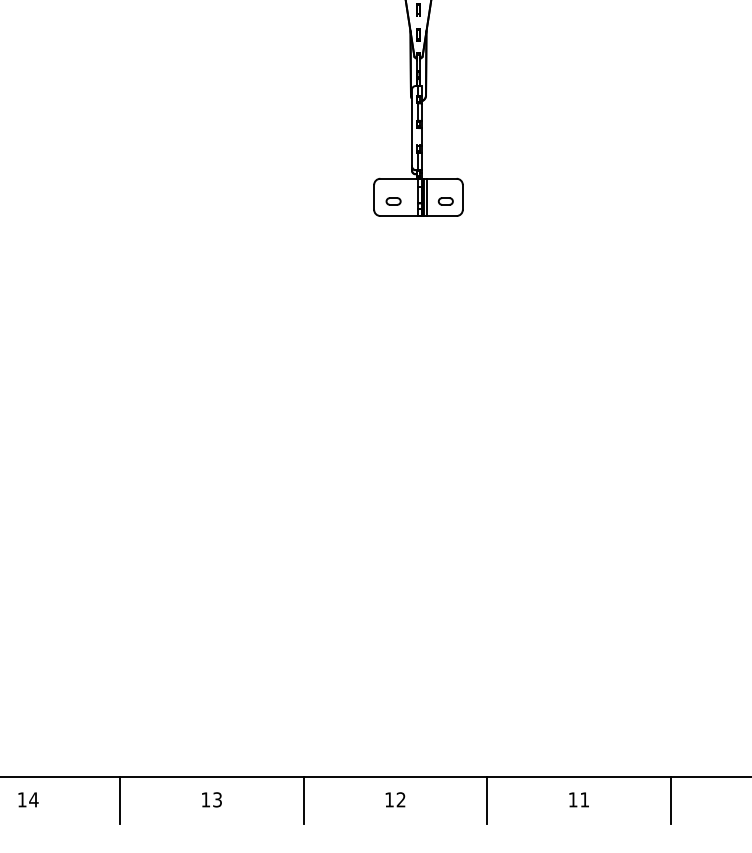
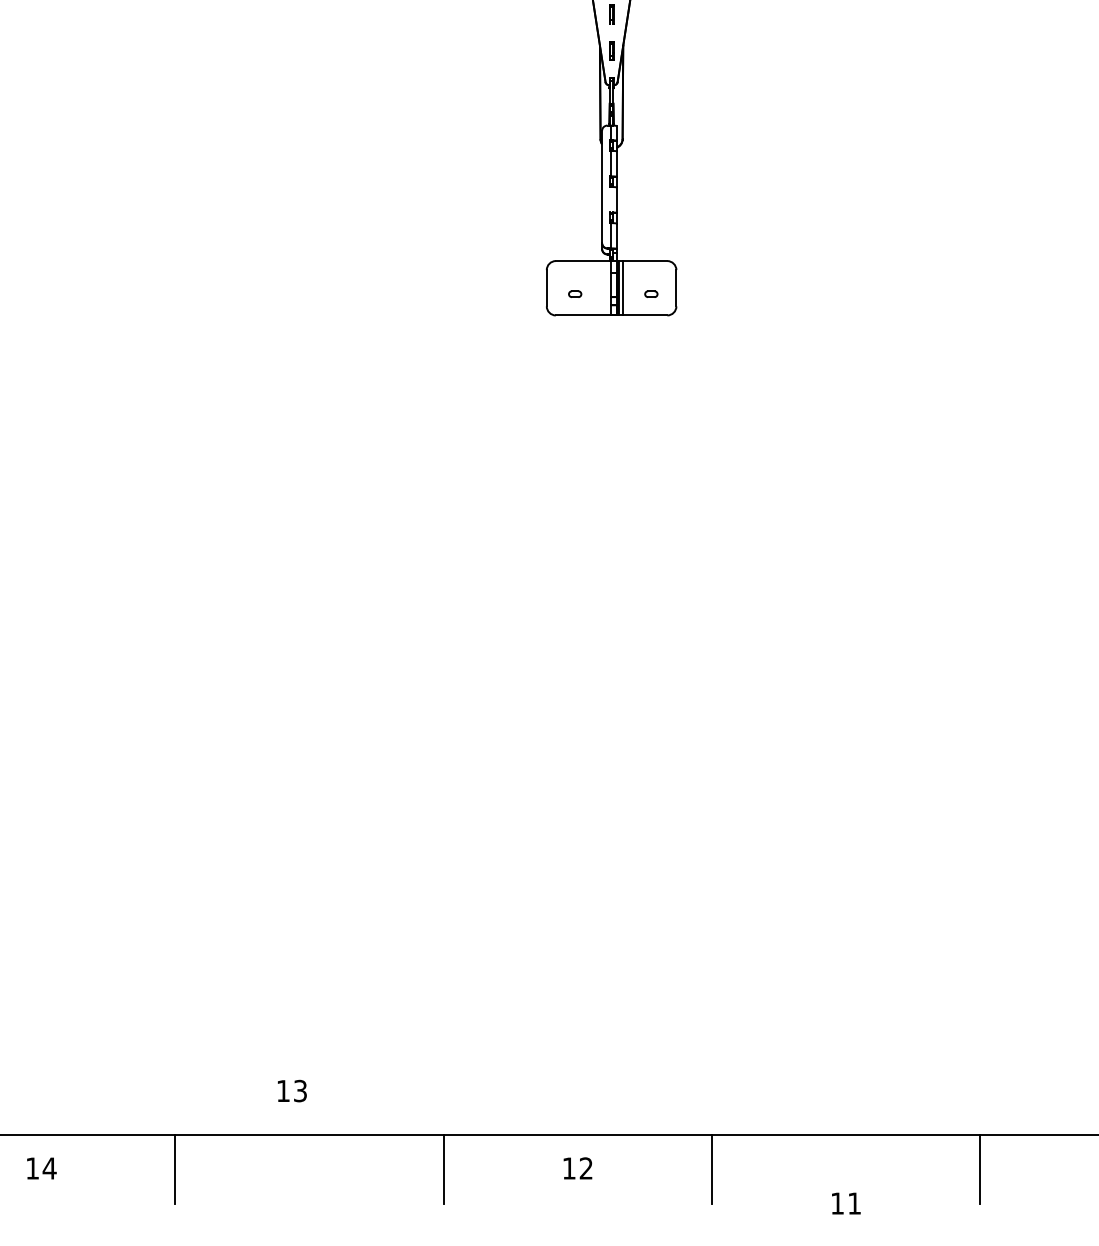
part: (393, 201) -> (575, 294), size x0.6
part: (445, 201) -> (651, 294), size x0.6
text: (211, 799) -> (291, 1090), moved
text: (578, 799) -> (845, 1203), moved

